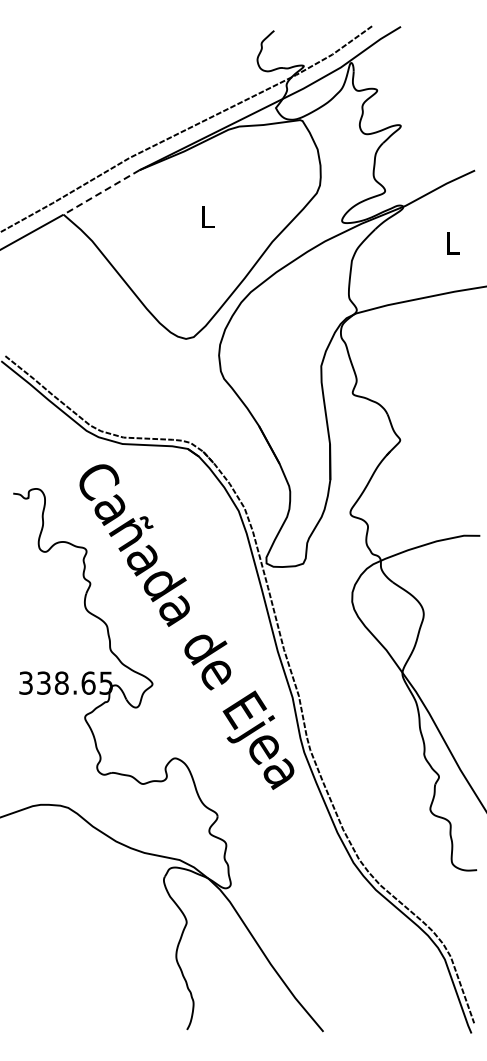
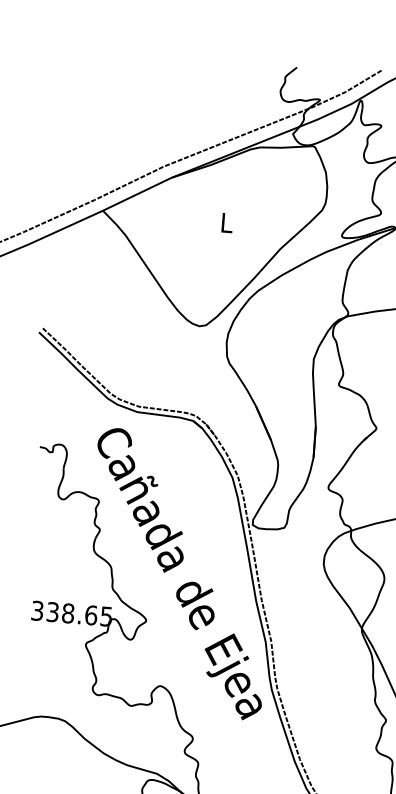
line: (101, 192) -> (137, 194), dashed -> solid

